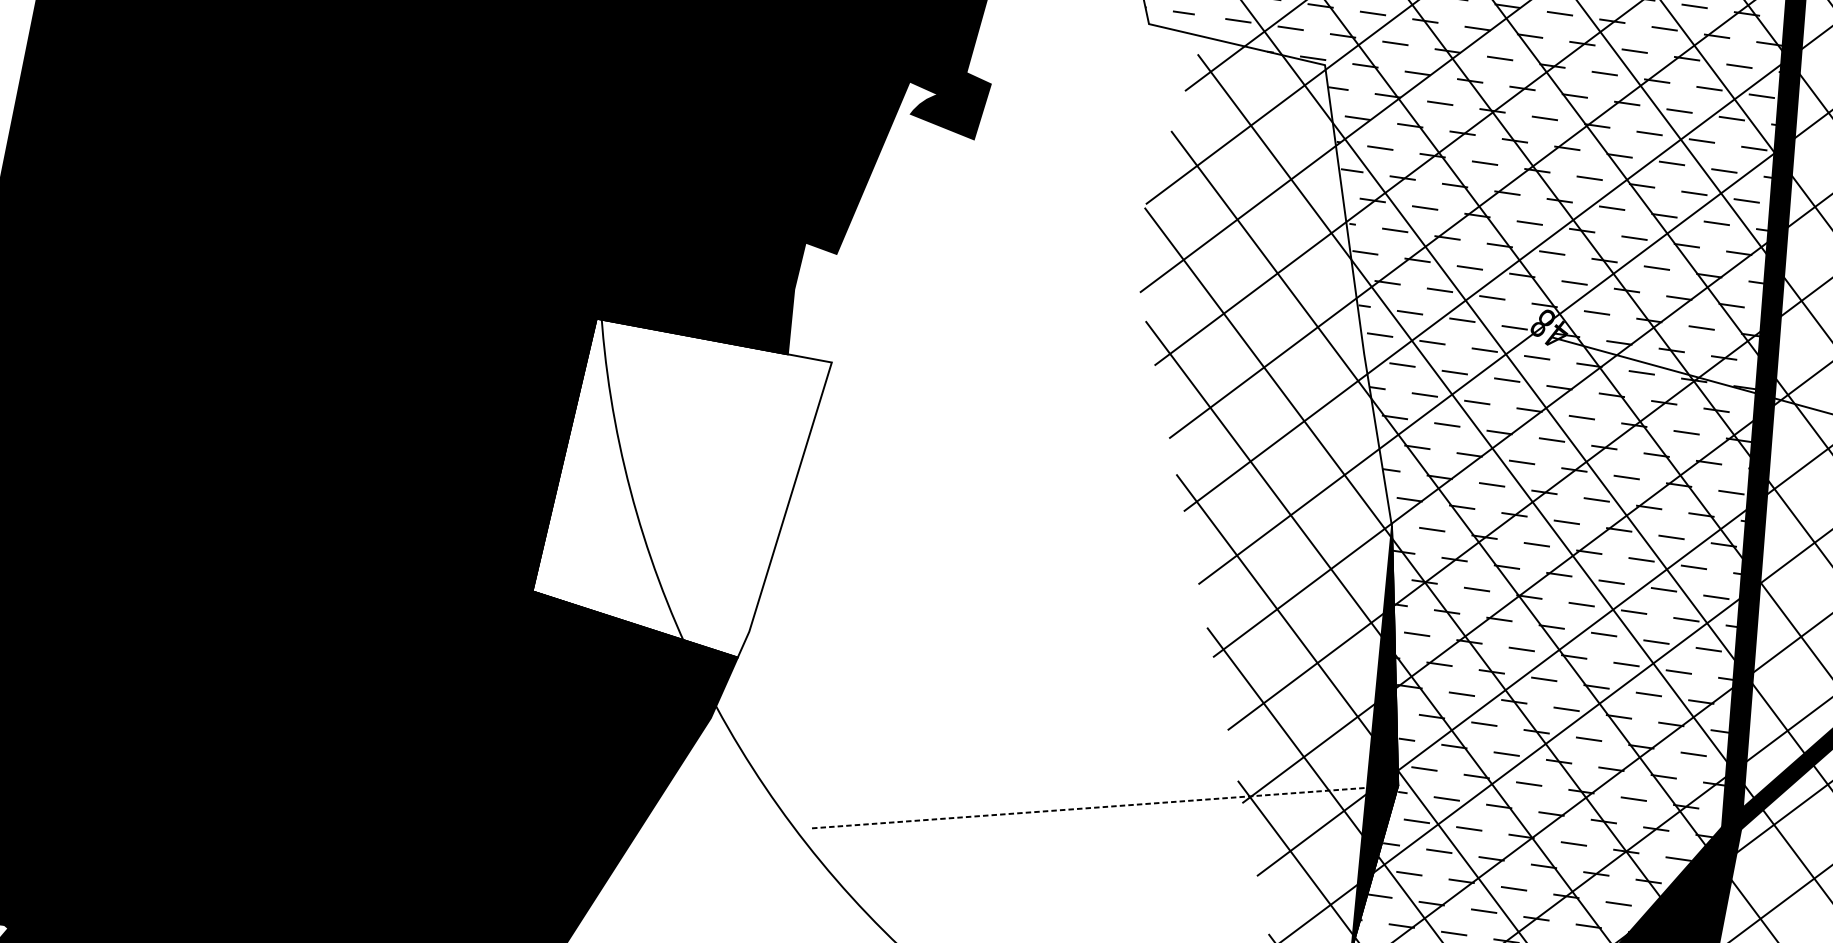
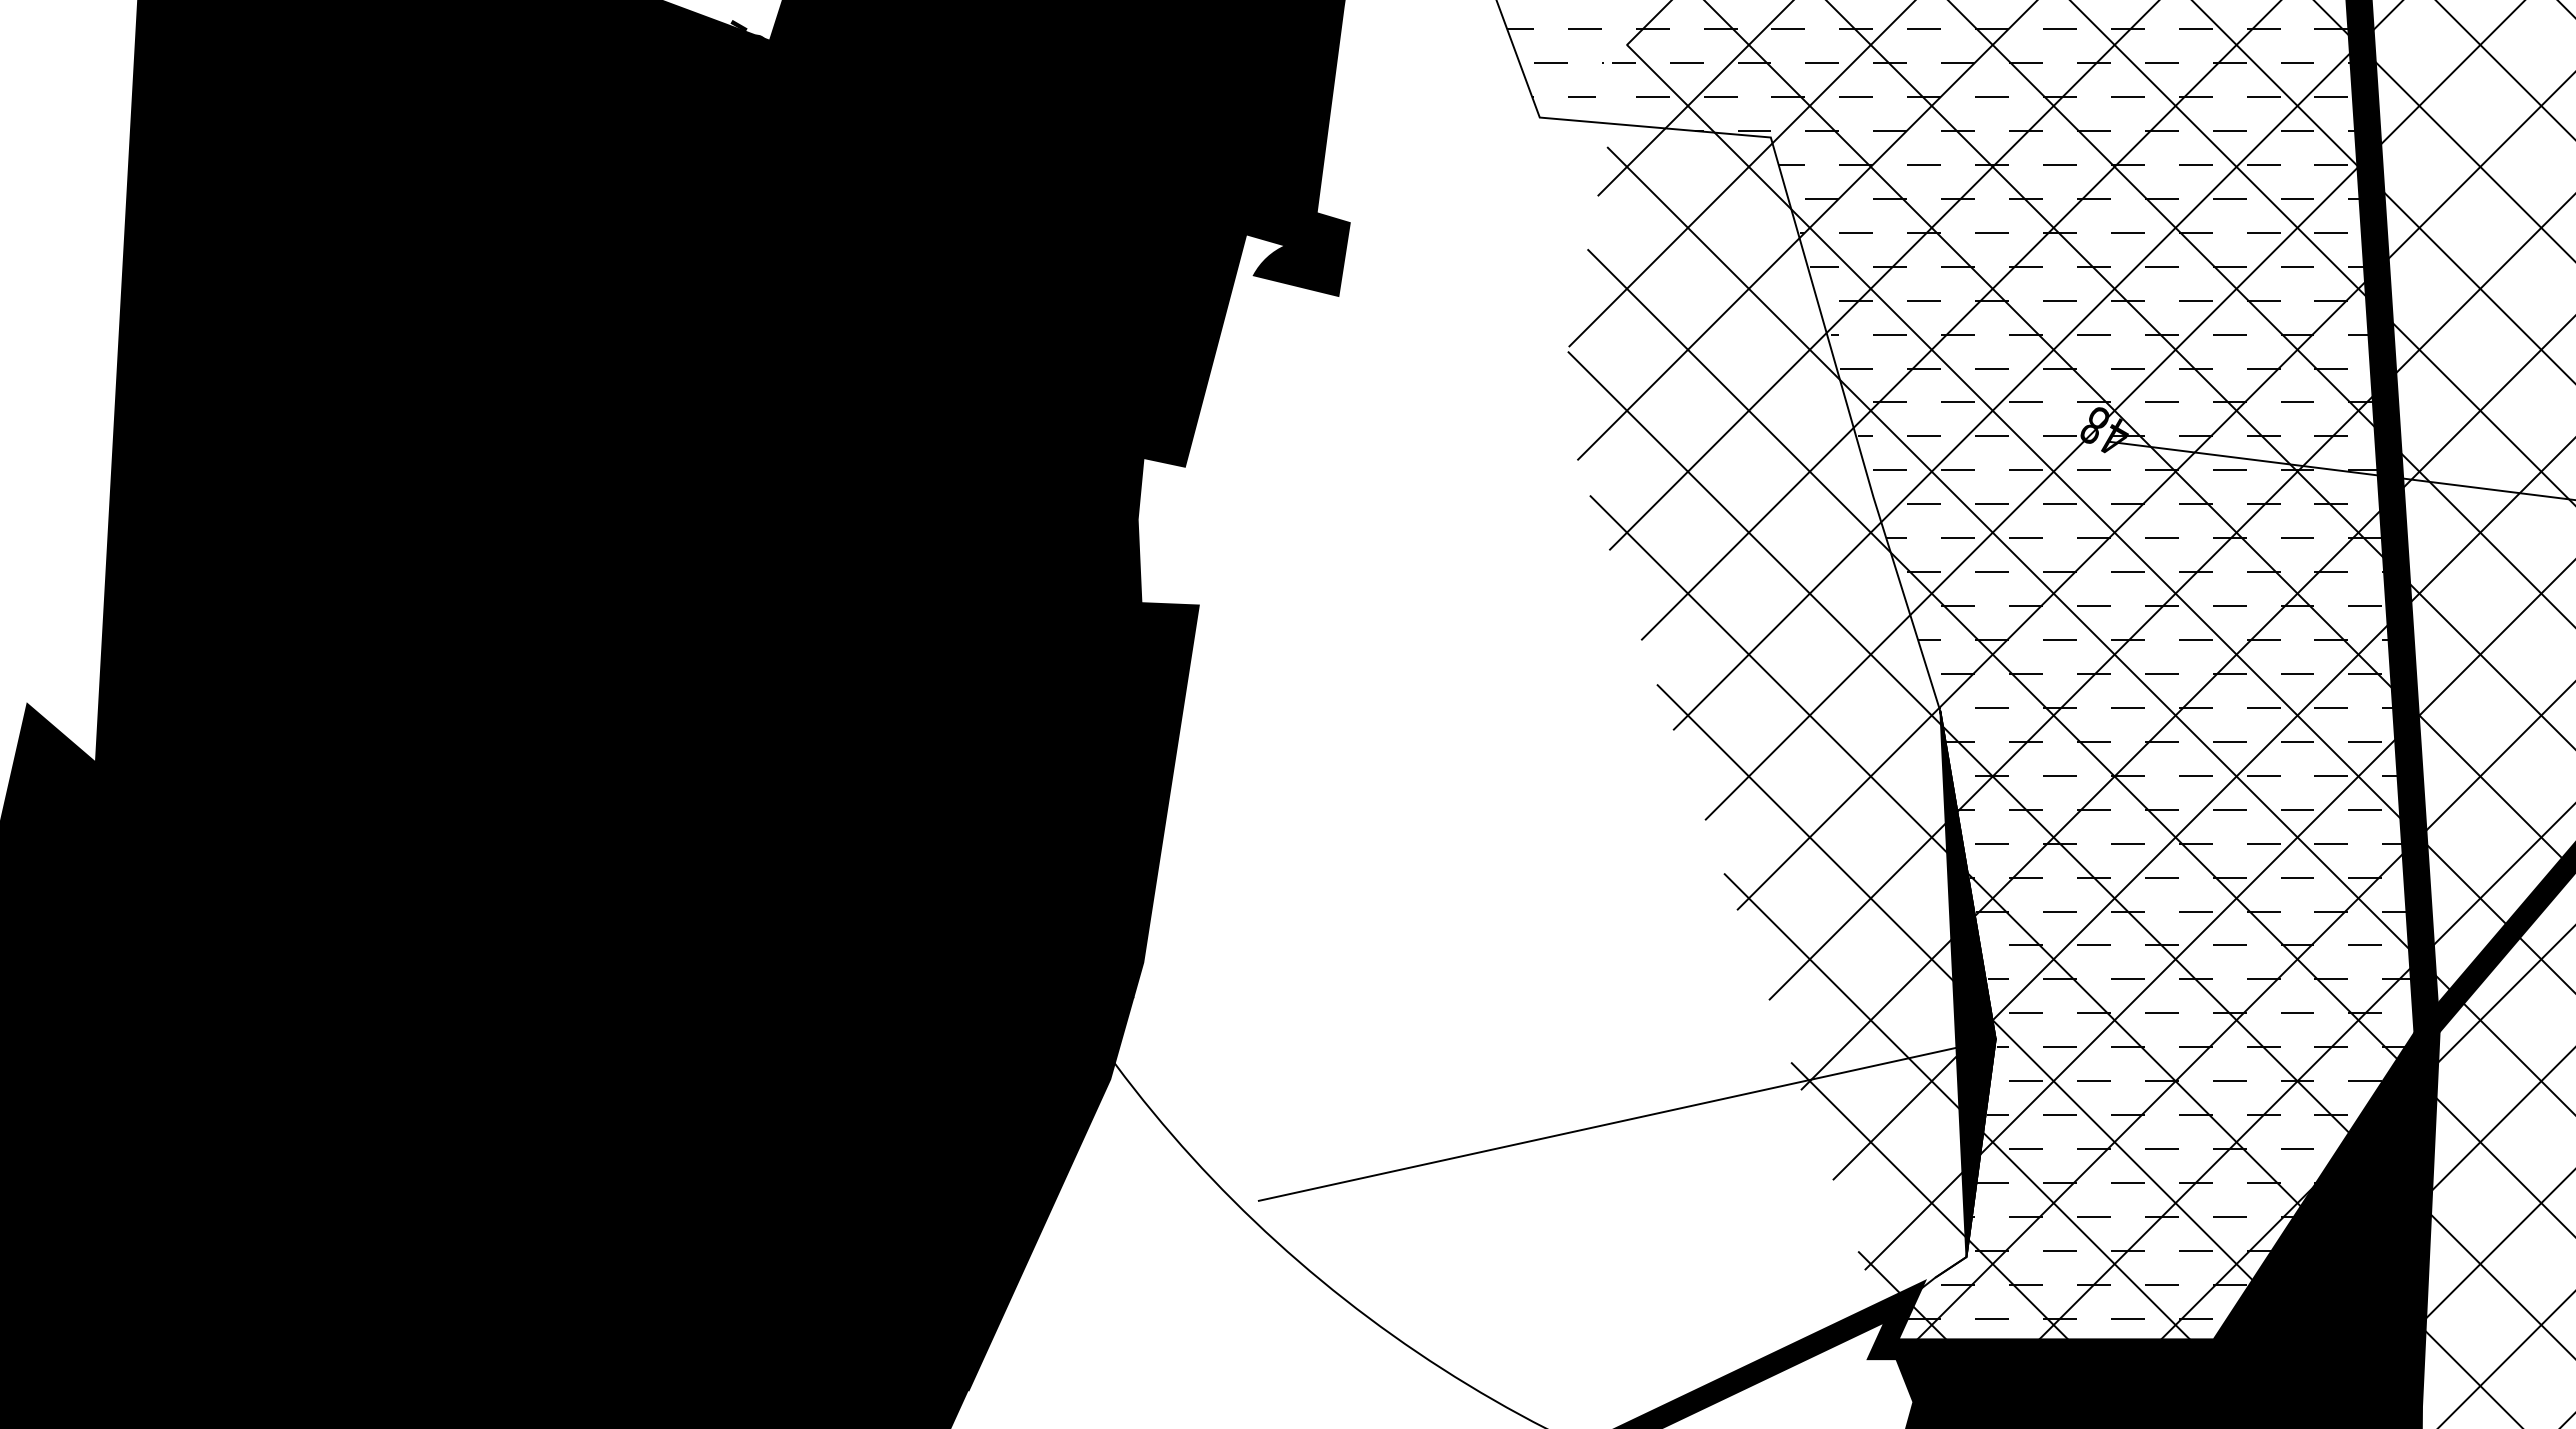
fill: (680, 489) -> (1029, 794), added
line: (1105, 806) -> (1627, 1119), dashed -> solid

